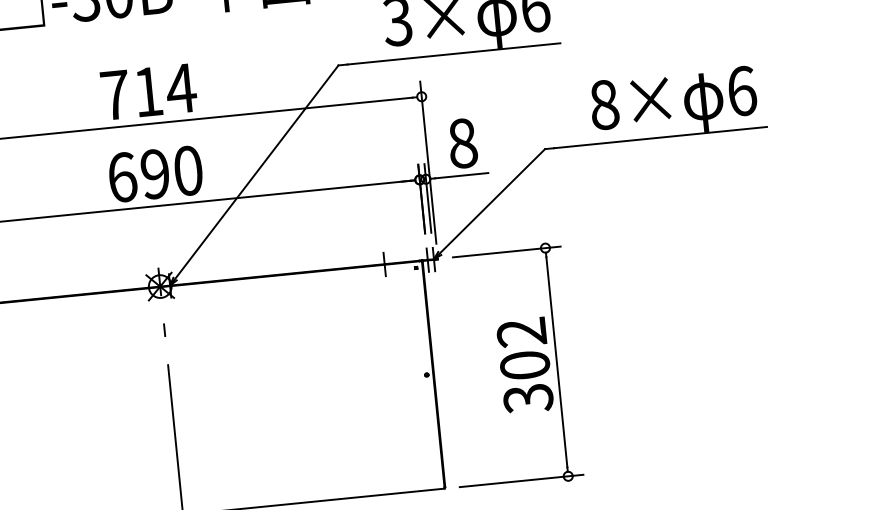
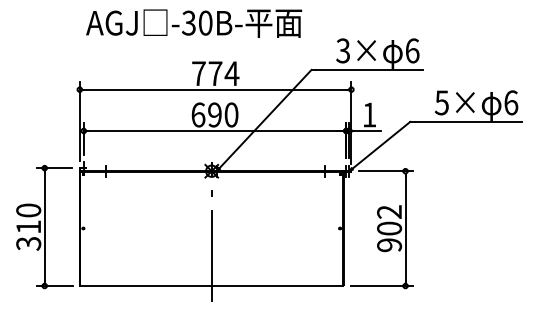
text: (148, 91) -> (215, 73), 714 -> 774
text: (603, 104) -> (441, 102), 8× -> 5×
text: (462, 142) -> (369, 114), 8 -> 1
text: (528, 398) -> (389, 245), 302 -> 902

